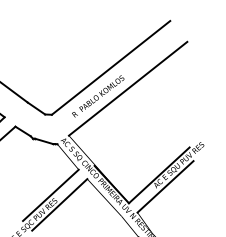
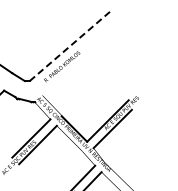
line: (111, 67) -> (70, 45), solid -> dashed
line: (127, 88) -> (82, 60), removed

